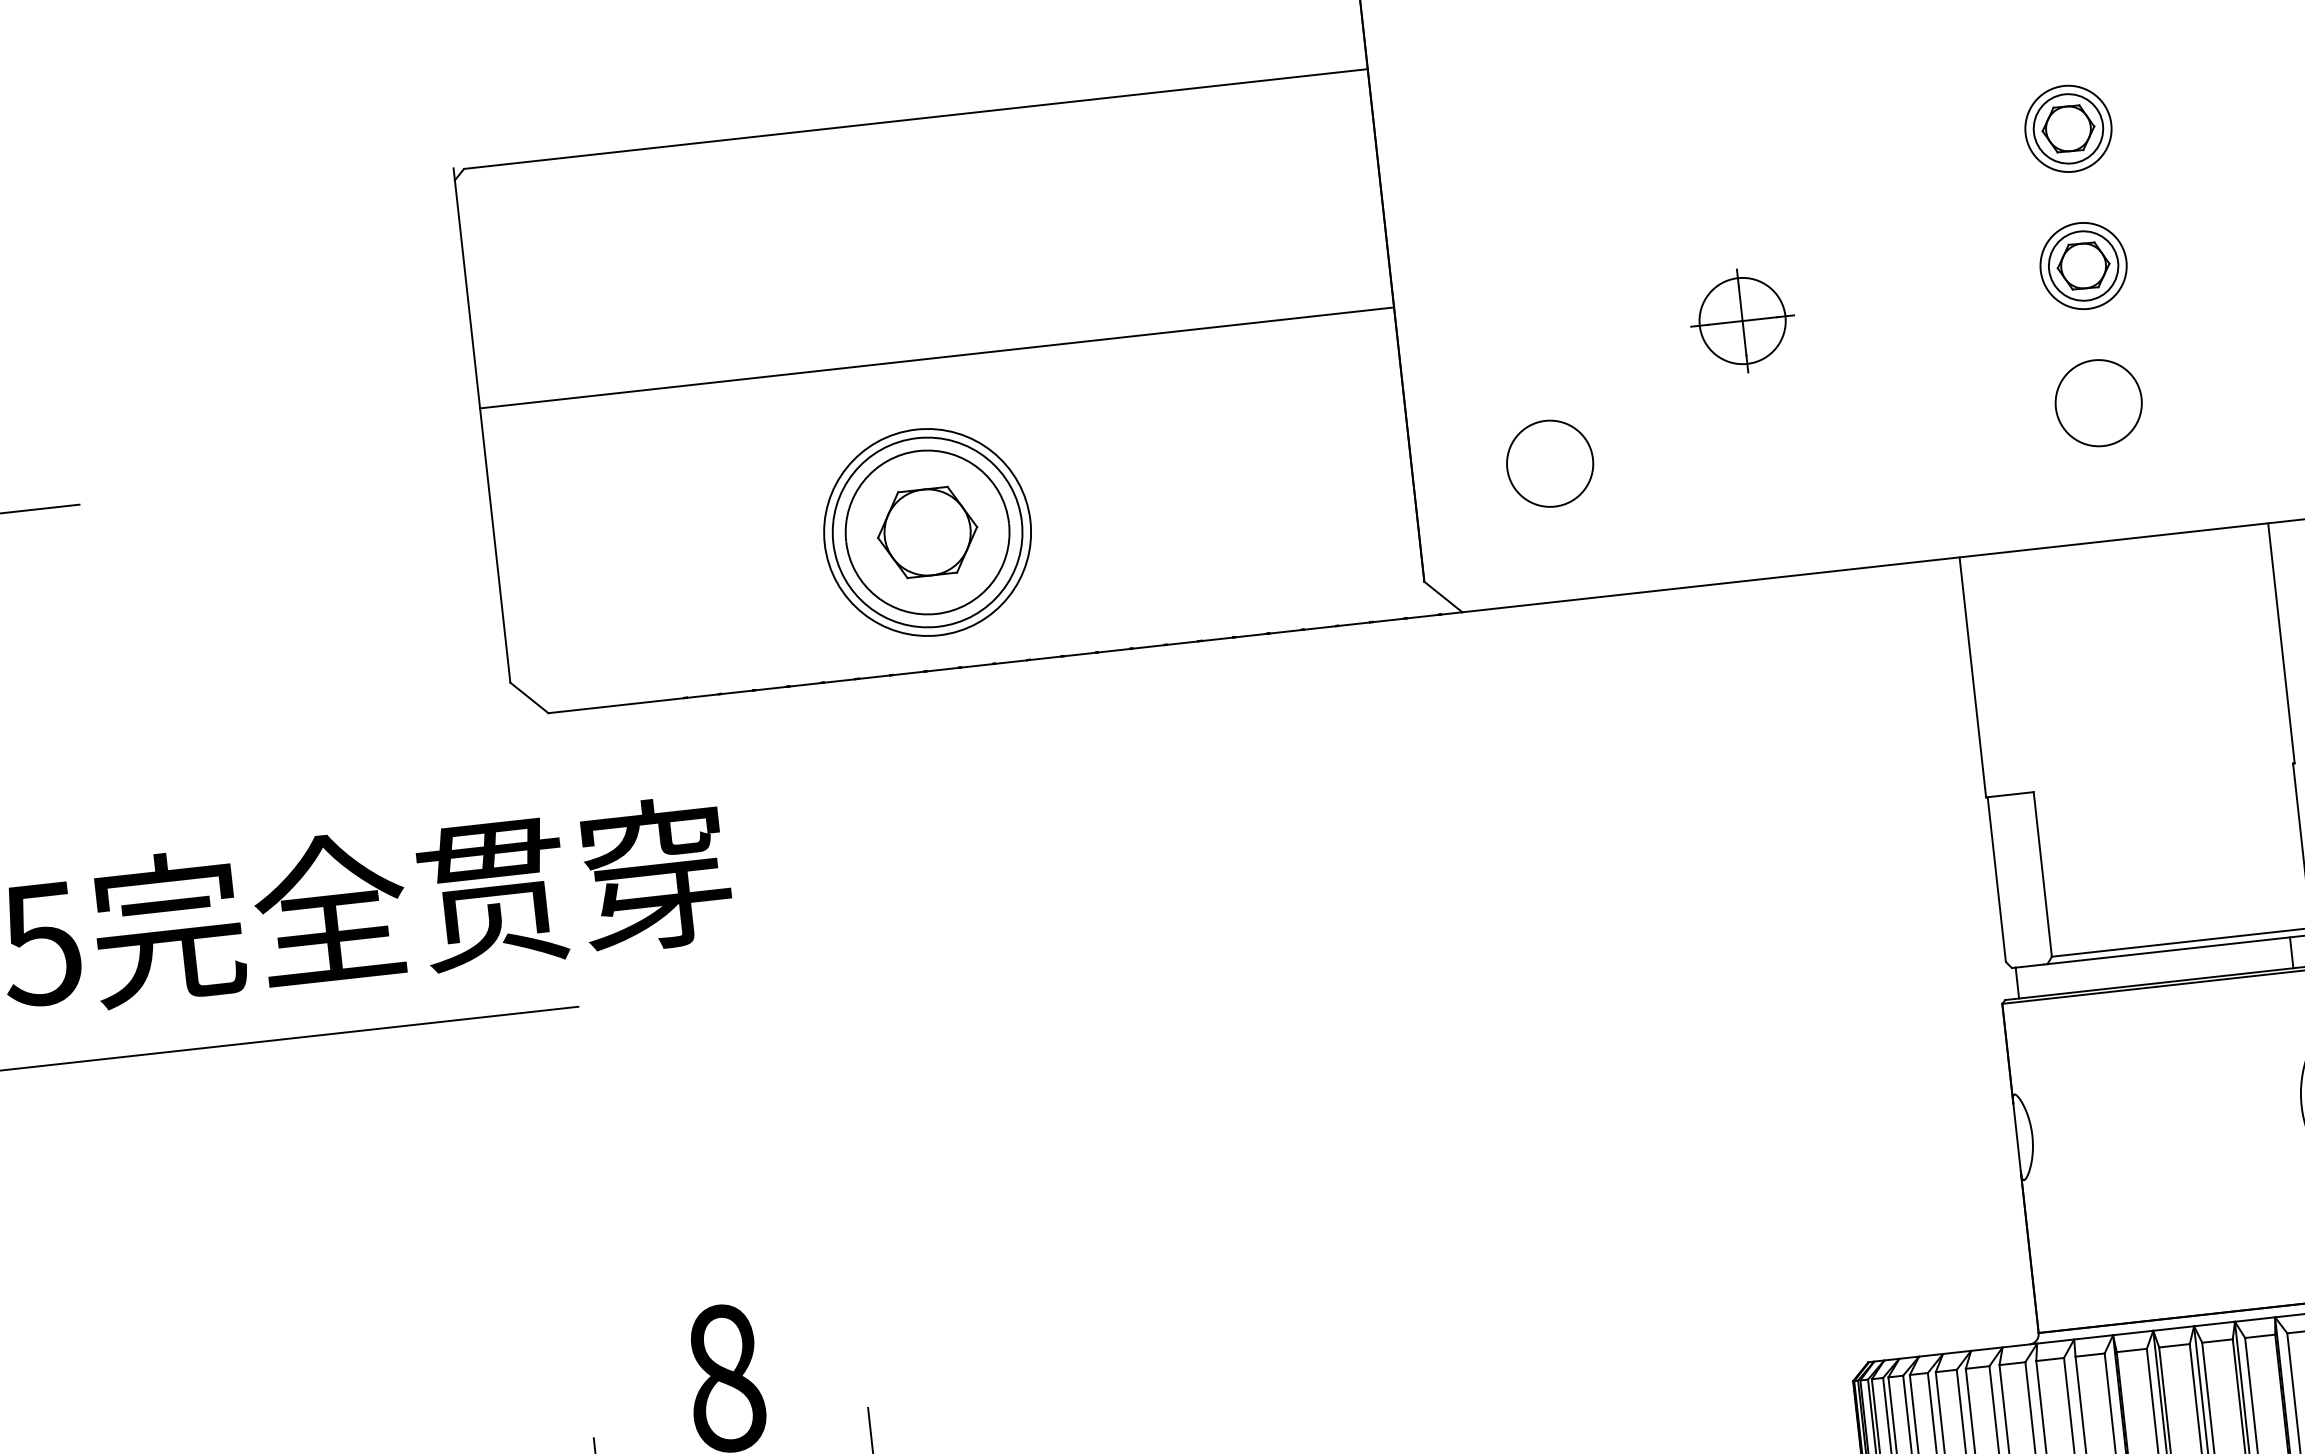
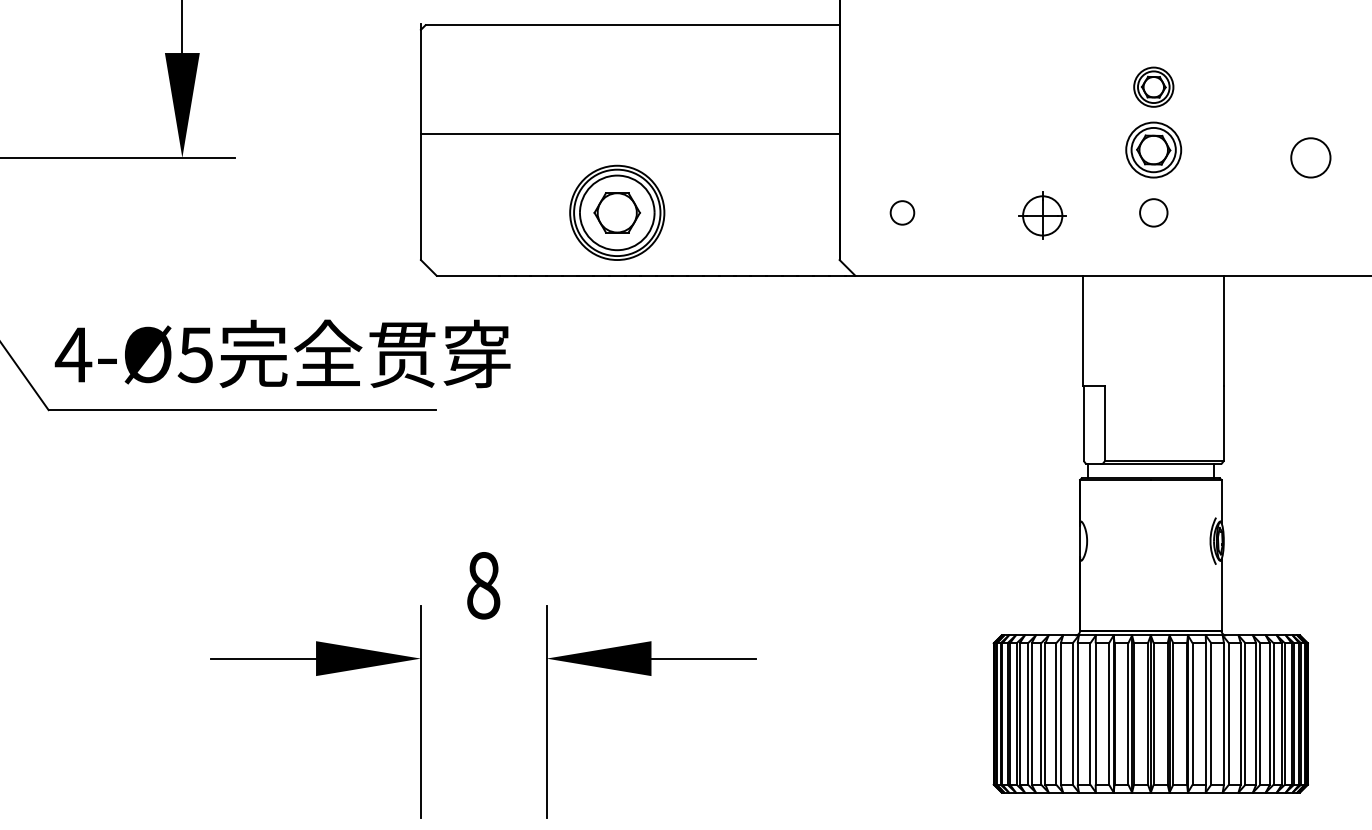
part: (2082, 264) -> (1153, 149), size x1.4
part: (1742, 320) -> (1042, 215), moved
circle: (2098, 402) -> (1153, 212), size x0.7
circle: (1550, 462) -> (902, 212), size x0.6

